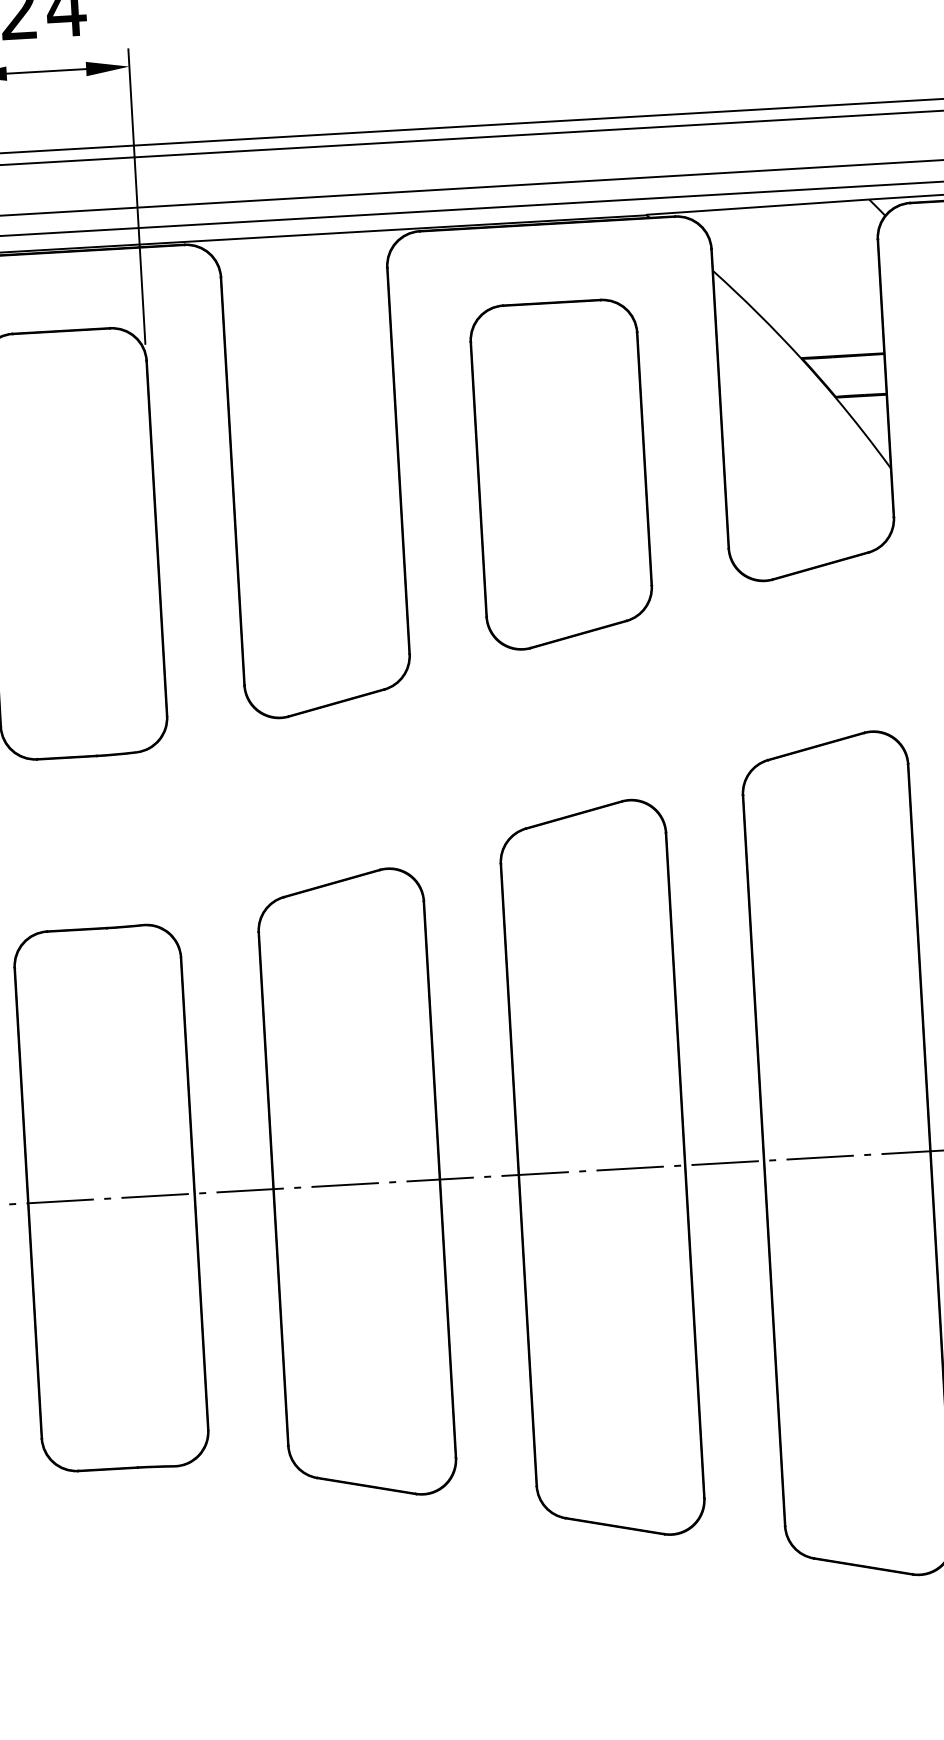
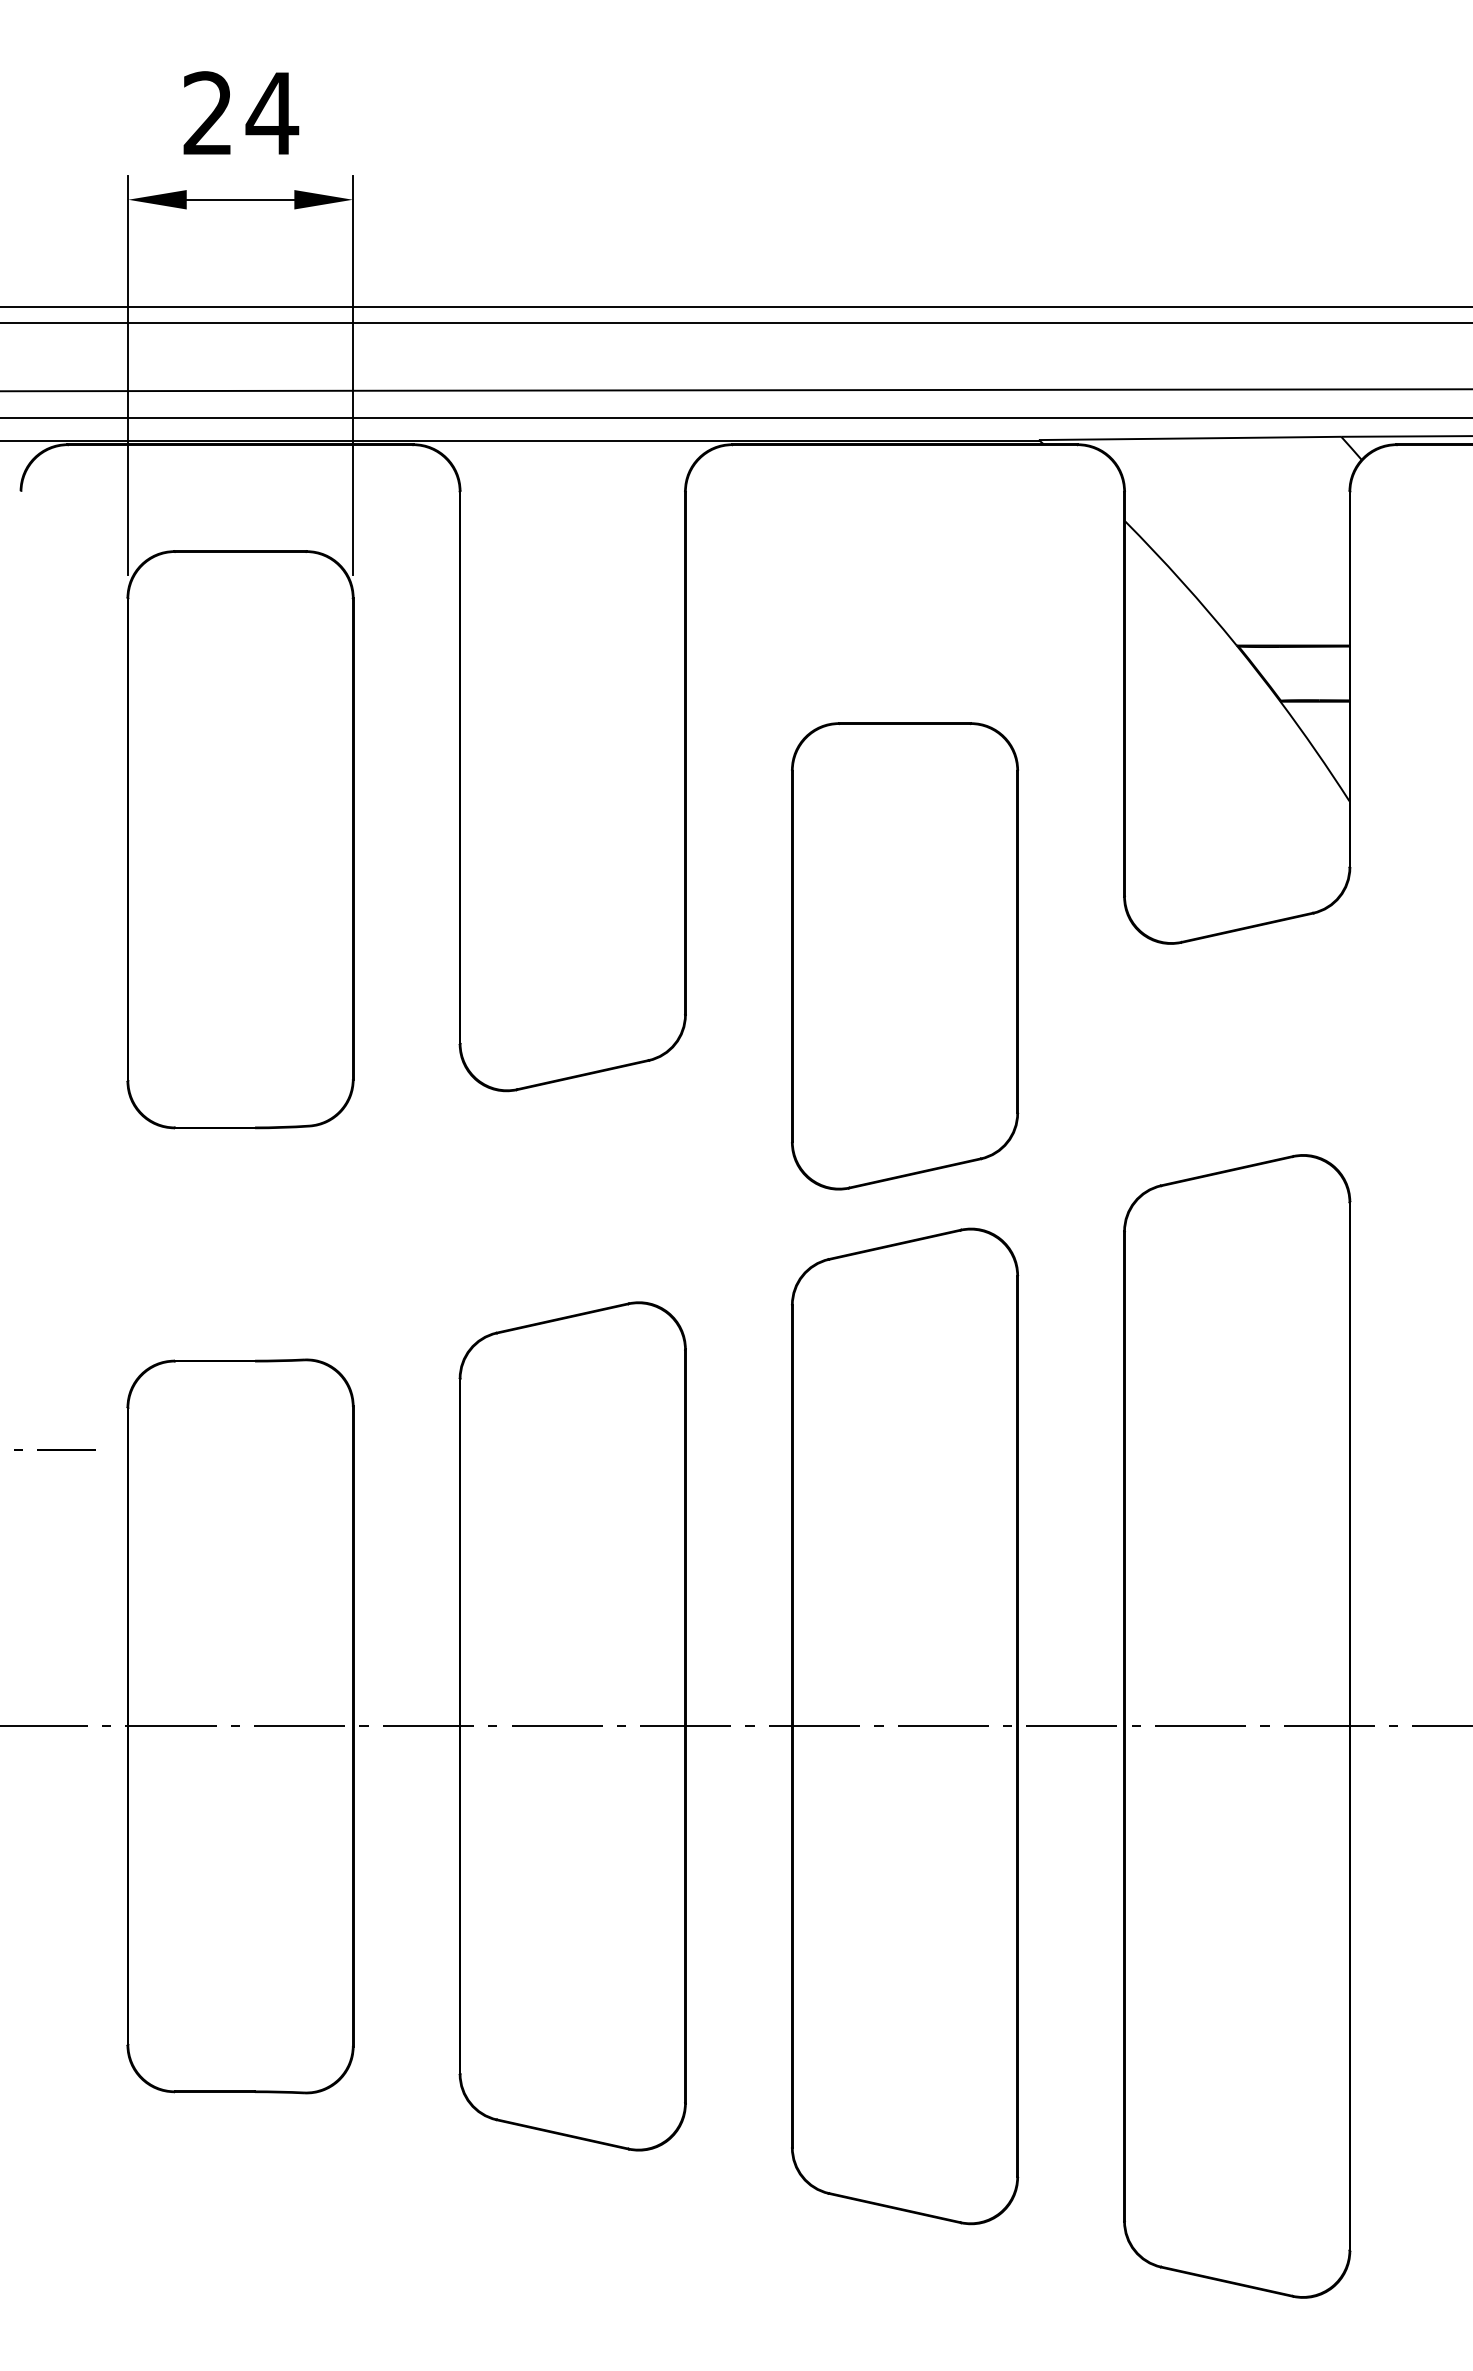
part: (562, 474) -> (905, 956), moved

